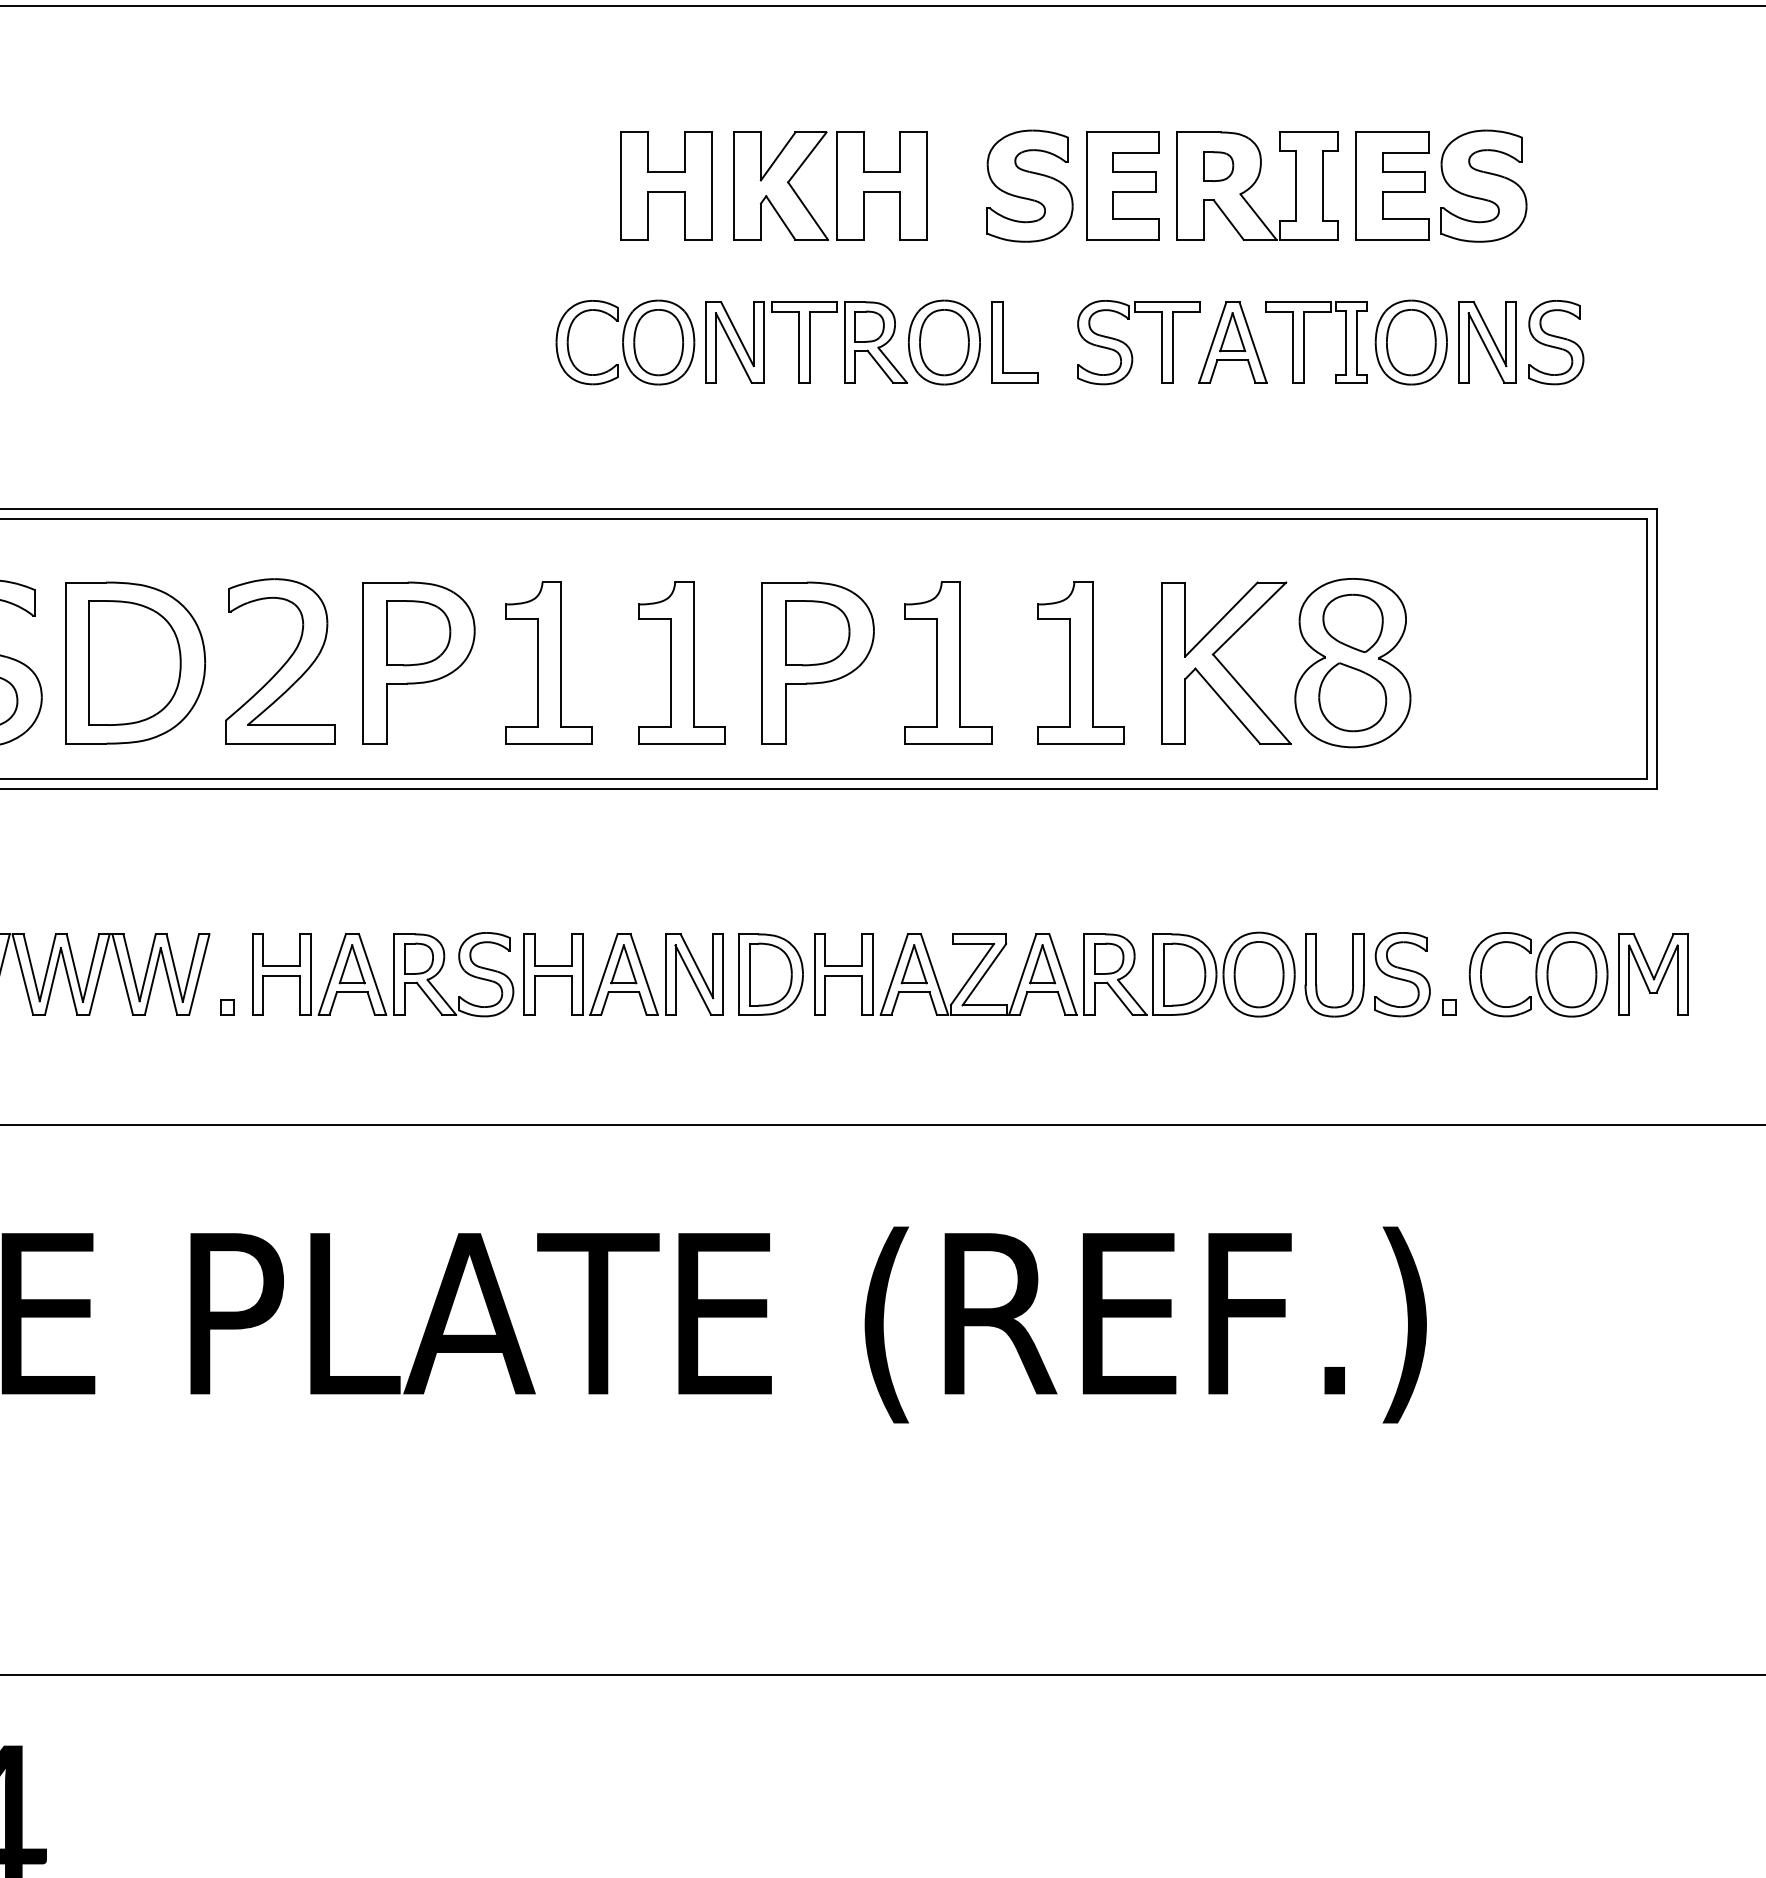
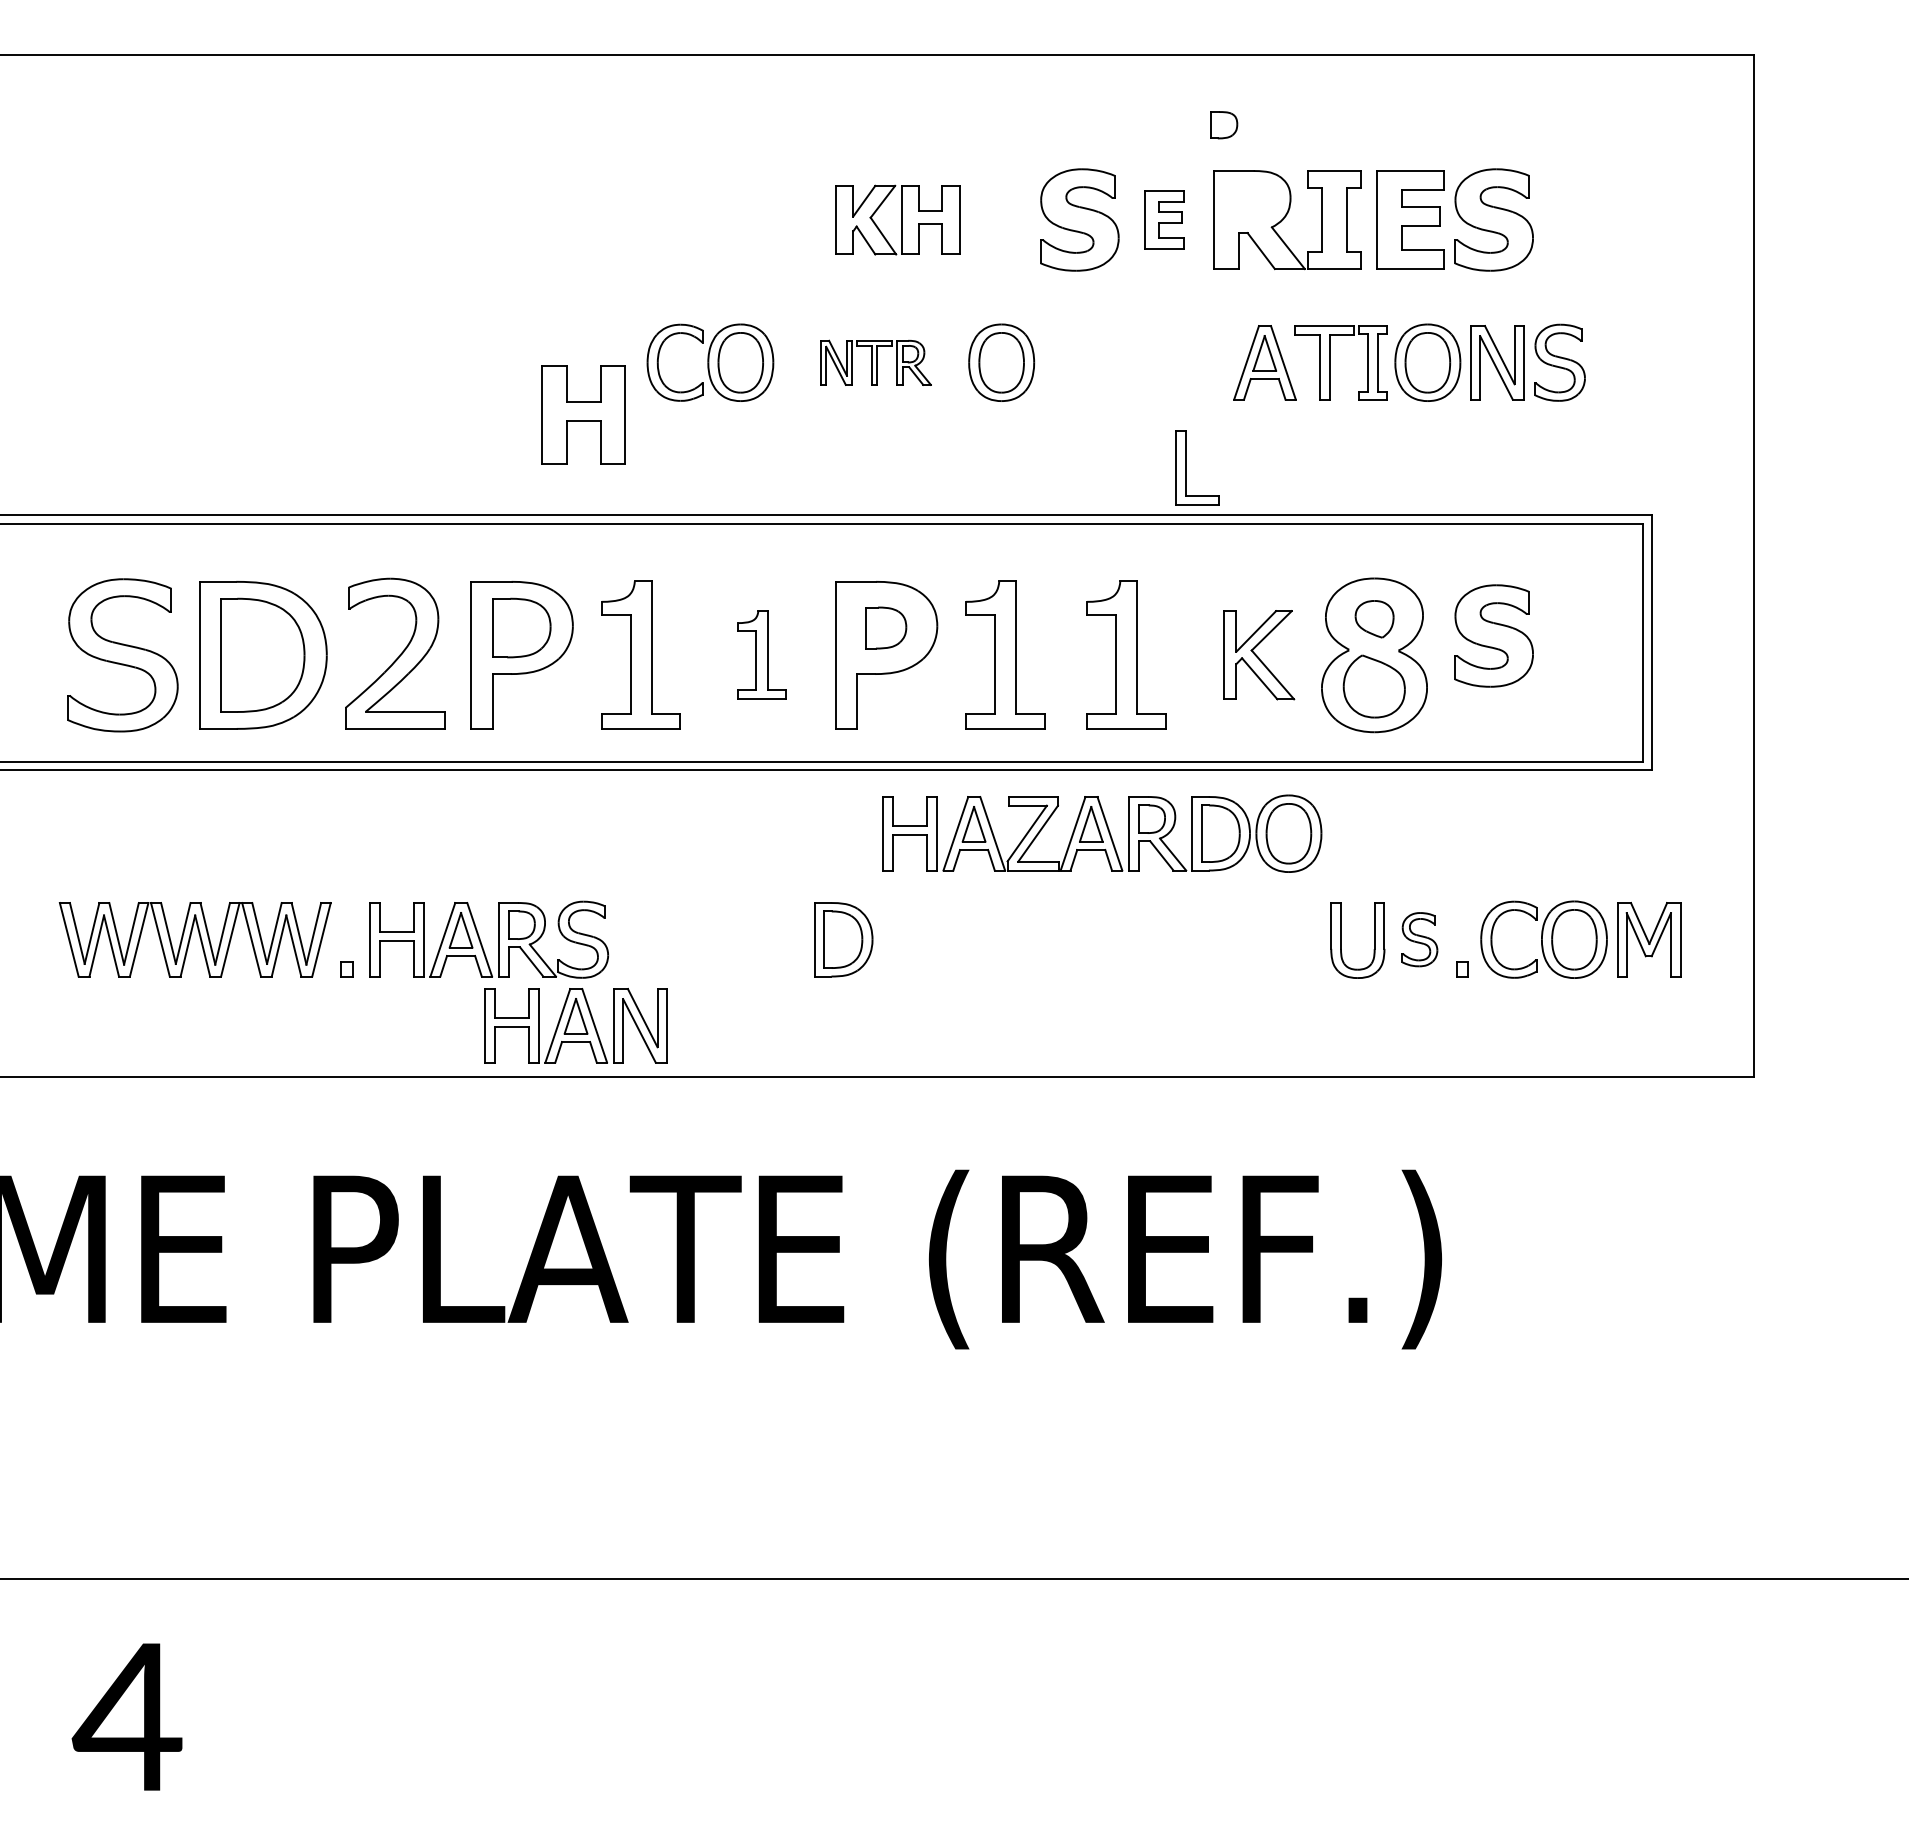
part: (1219, 166) -> (1224, 125), moved
part: (666, 185) -> (583, 414), moved
part: (1122, 185) -> (1164, 219), size x0.6
part: (830, 186) -> (897, 220), size x0.7
part: (806, 342) -> (875, 362), size x0.6
part: (1003, 342) -> (1186, 467), moved
part: (1130, 347) -> (1171, 367), removed
part: (1352, 623) -> (1374, 619), size x0.7
part: (817, 632) -> (885, 627), size x0.7
part: (1483, 641) -> (1493, 635), added
part: (681, 662) -> (761, 654), size x0.6
part: (1225, 662) -> (1258, 654), size x0.6
part: (623, 974) -> (575, 1025), moved
part: (1054, 974) -> (1102, 833), moved
part: (1402, 974) -> (1419, 939), size x0.7

